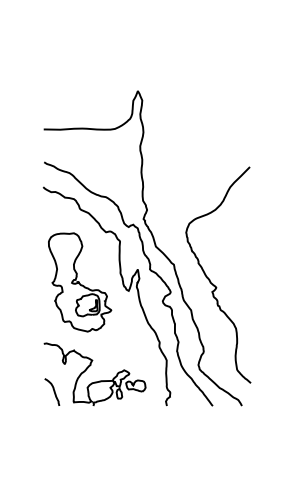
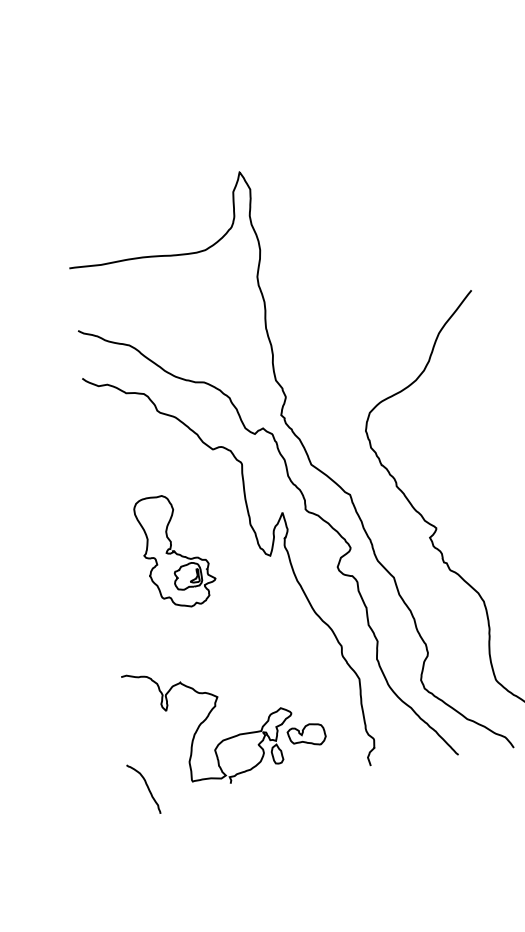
part: (80, 282) -> (176, 551), size x0.6
curve: (53, 391) -> (146, 787), moved

